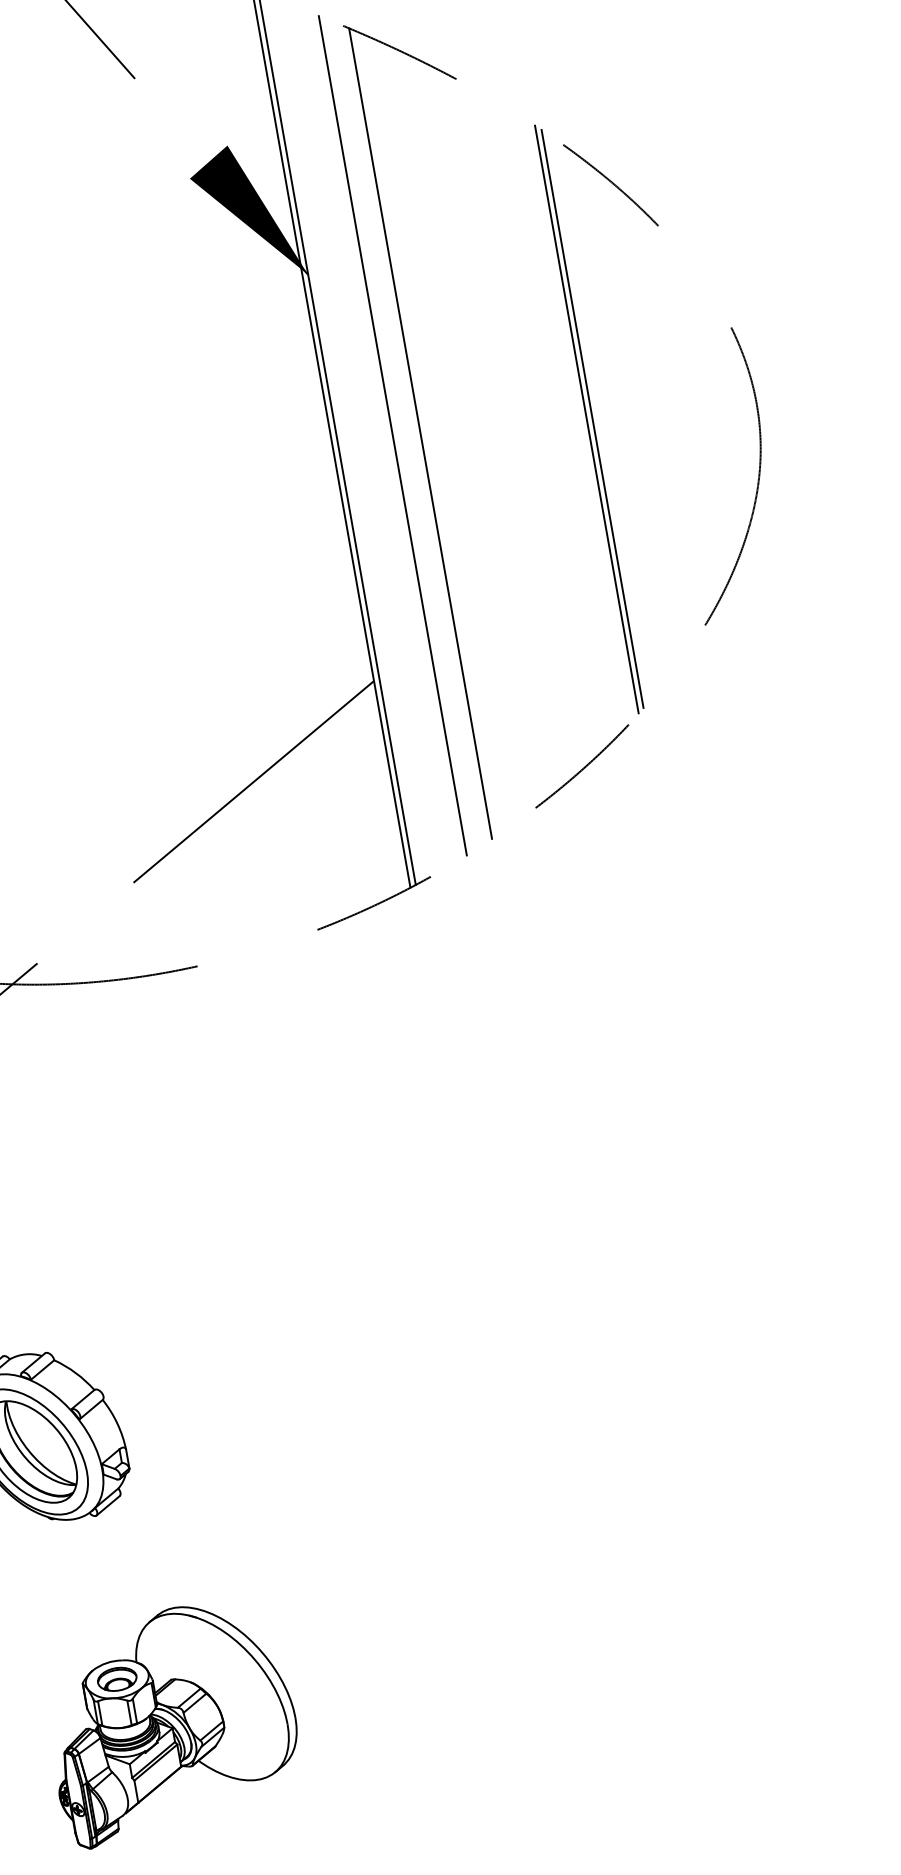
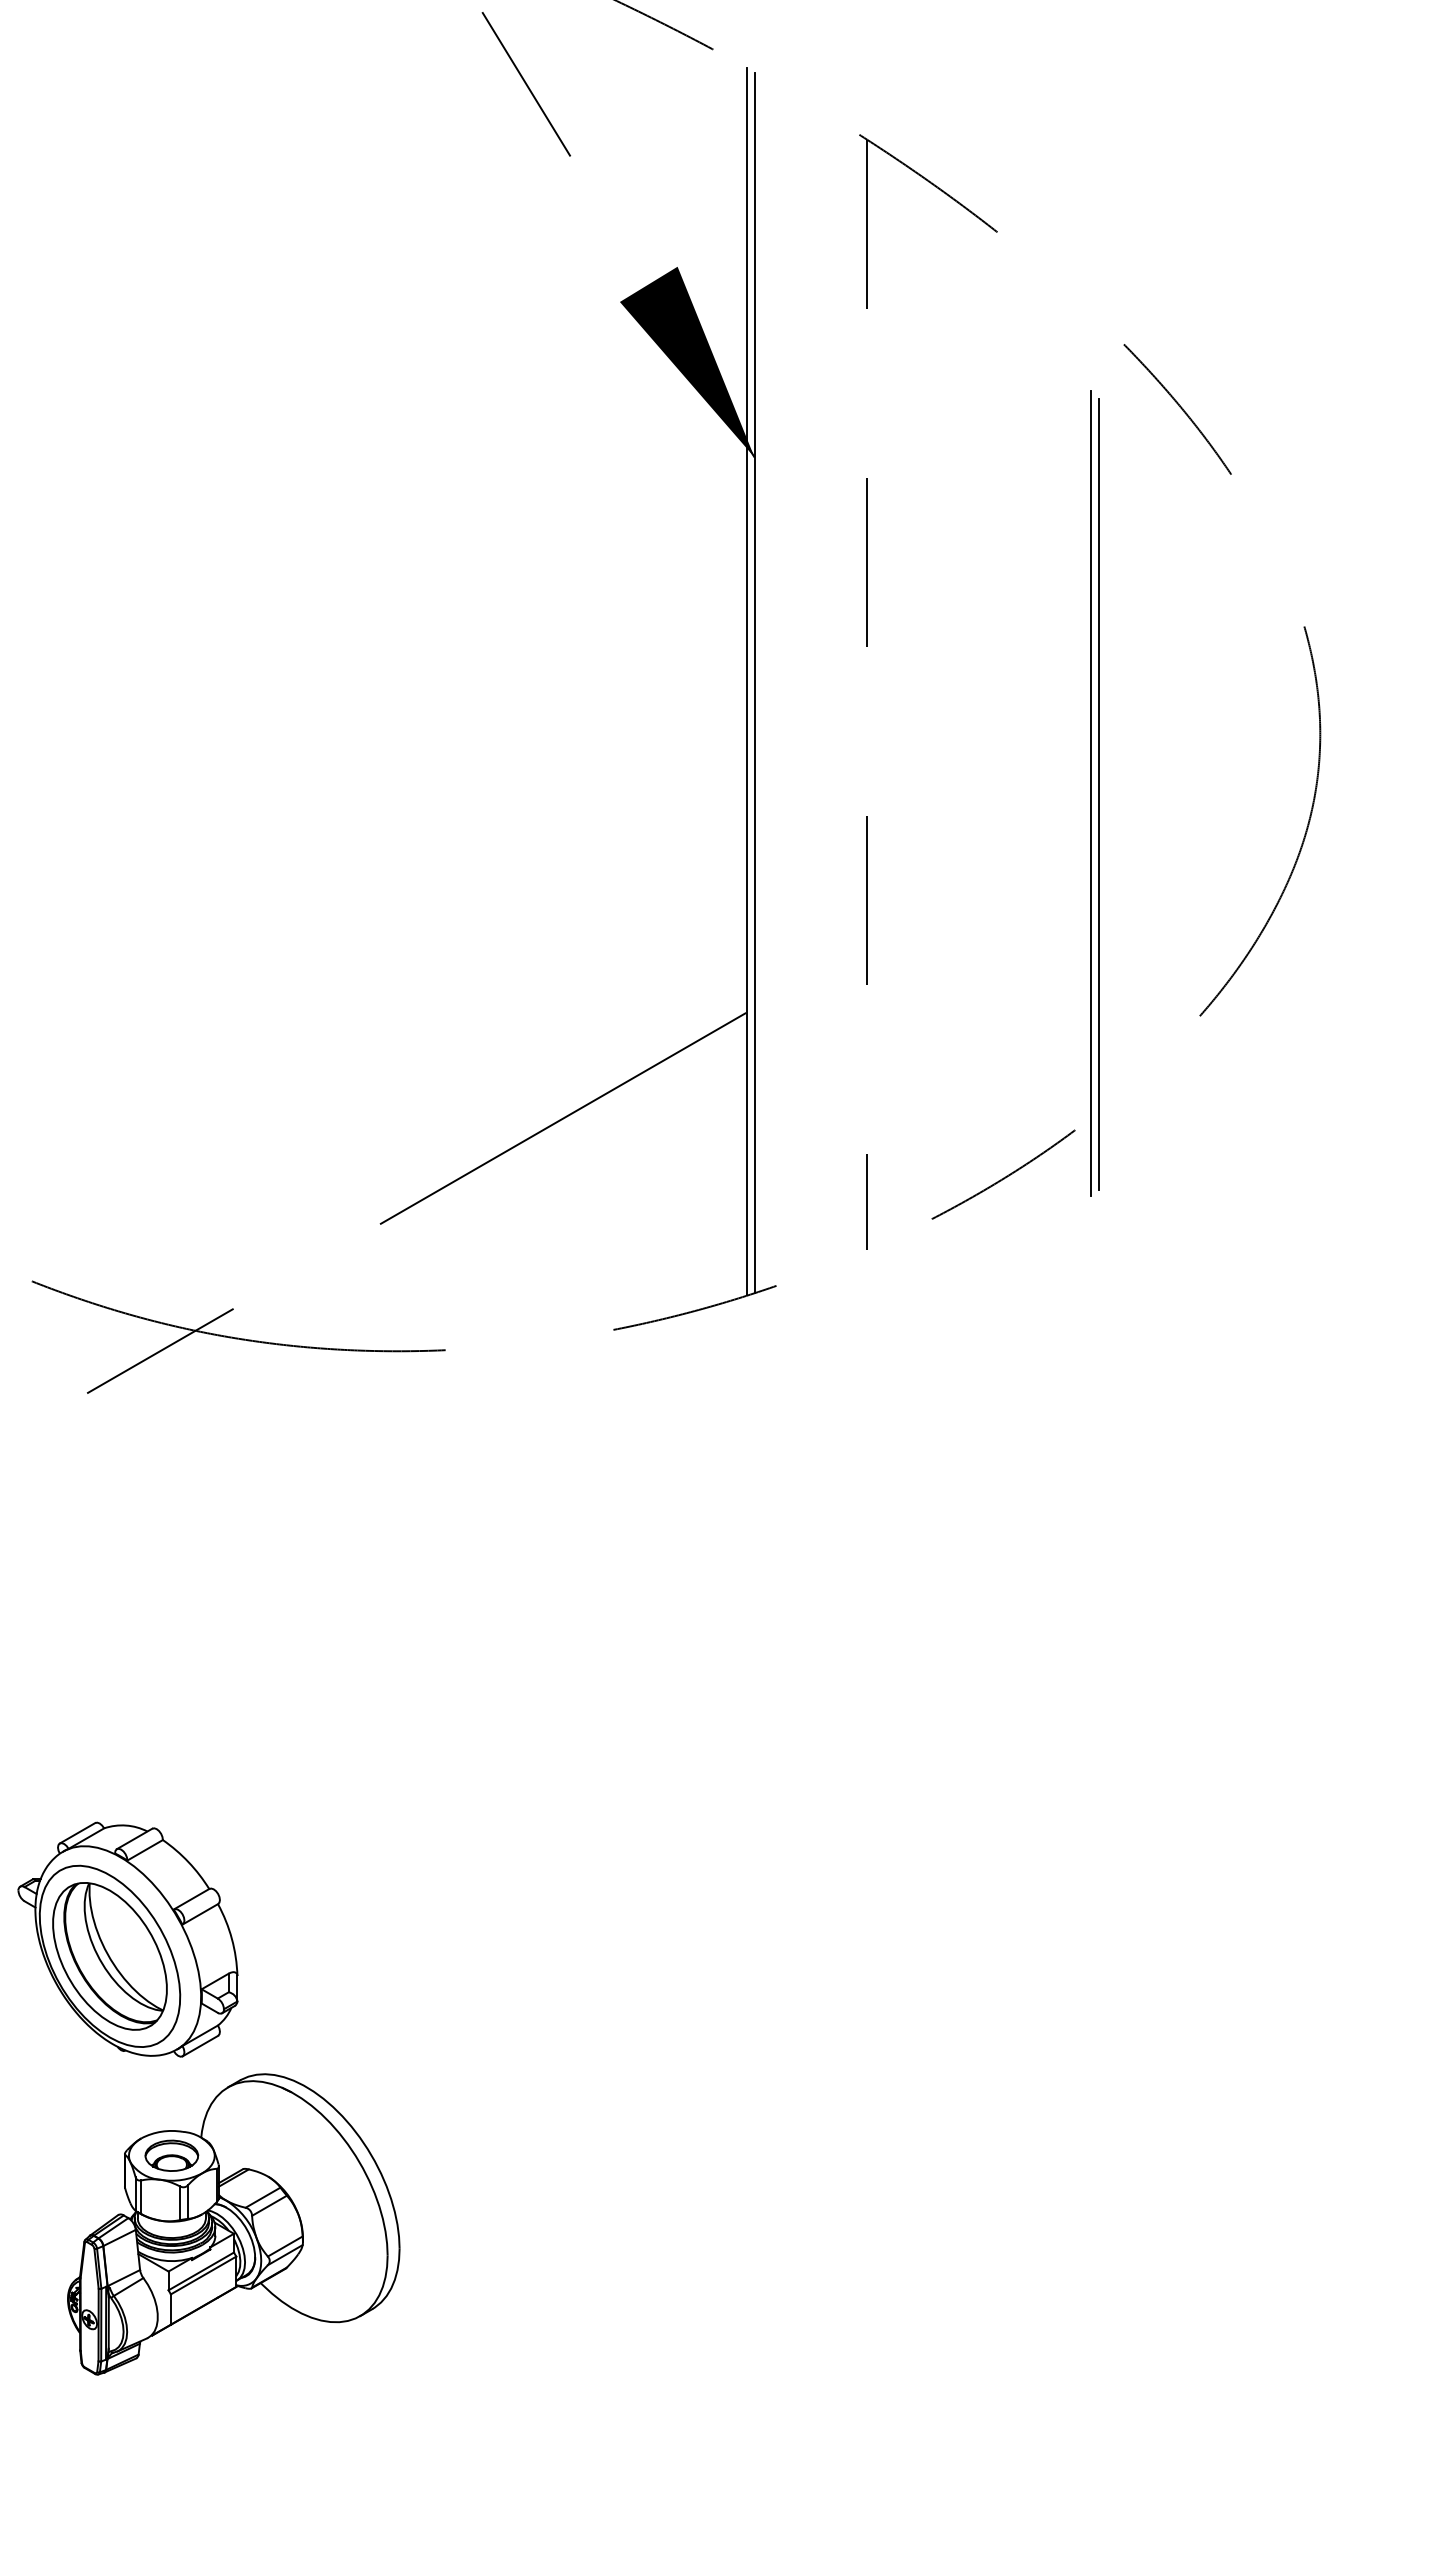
part: (589, 418) -> (1094, 793), moved
line: (420, 434) -> (866, 695), solid -> dashed
line: (392, 435) -> (829, 690), removed
part: (171, 1721) -> (233, 2224), moved

